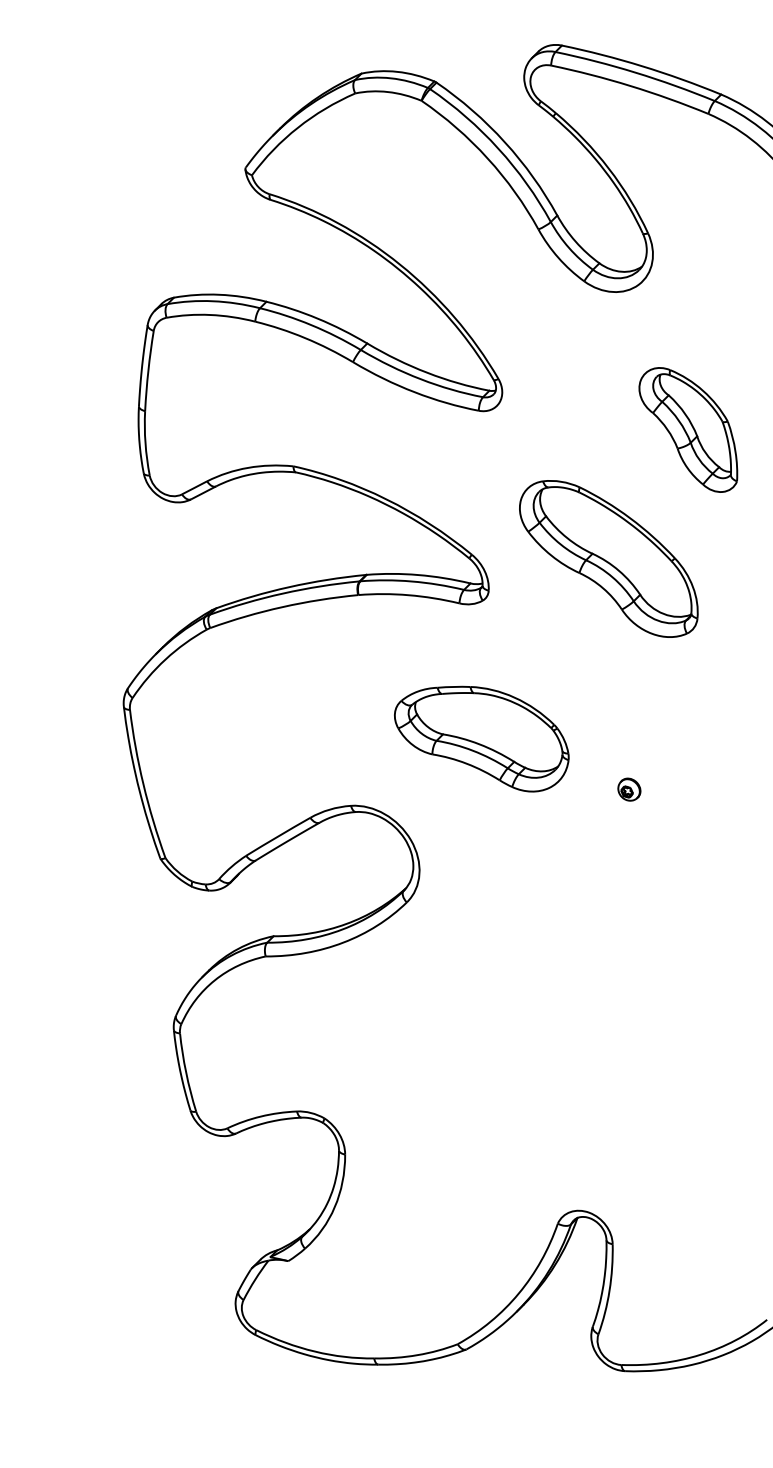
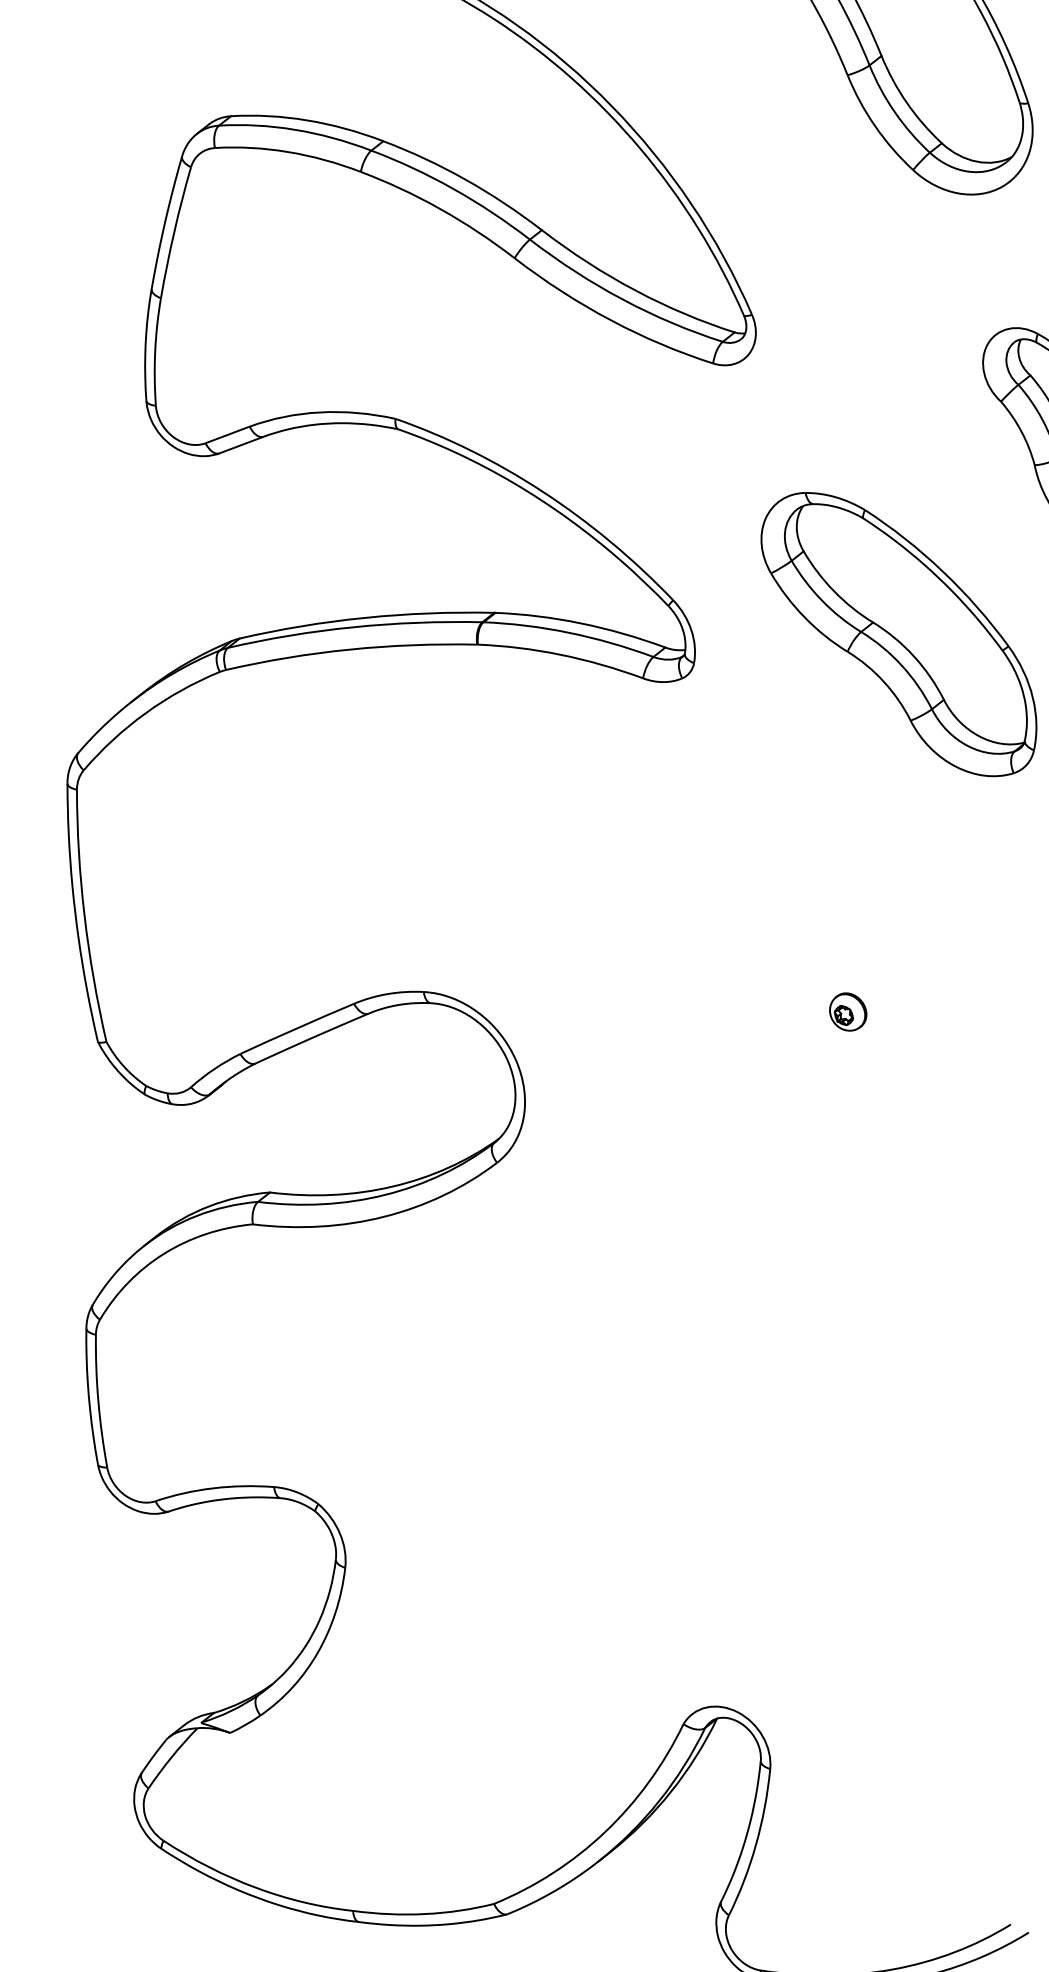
part: (481, 738) -> (652, 906), removed
part: (629, 789) -> (848, 1011), moved

